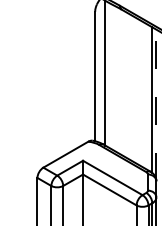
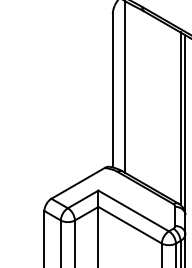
line: (156, 105) -> (185, 125), dashed -> solid

